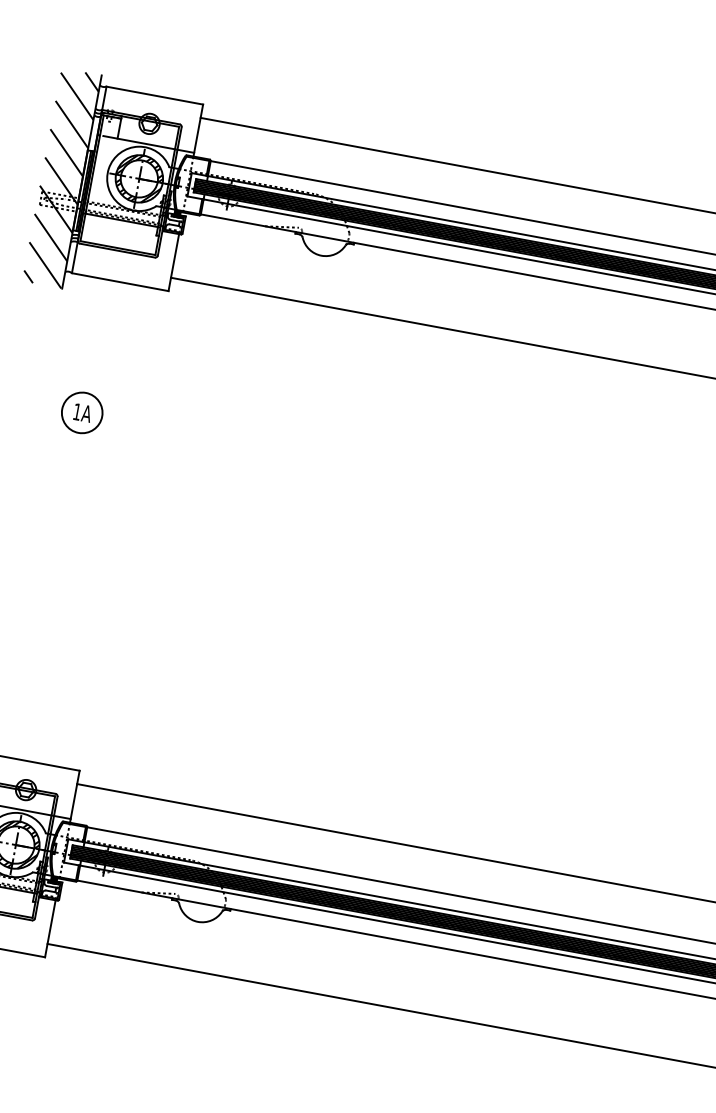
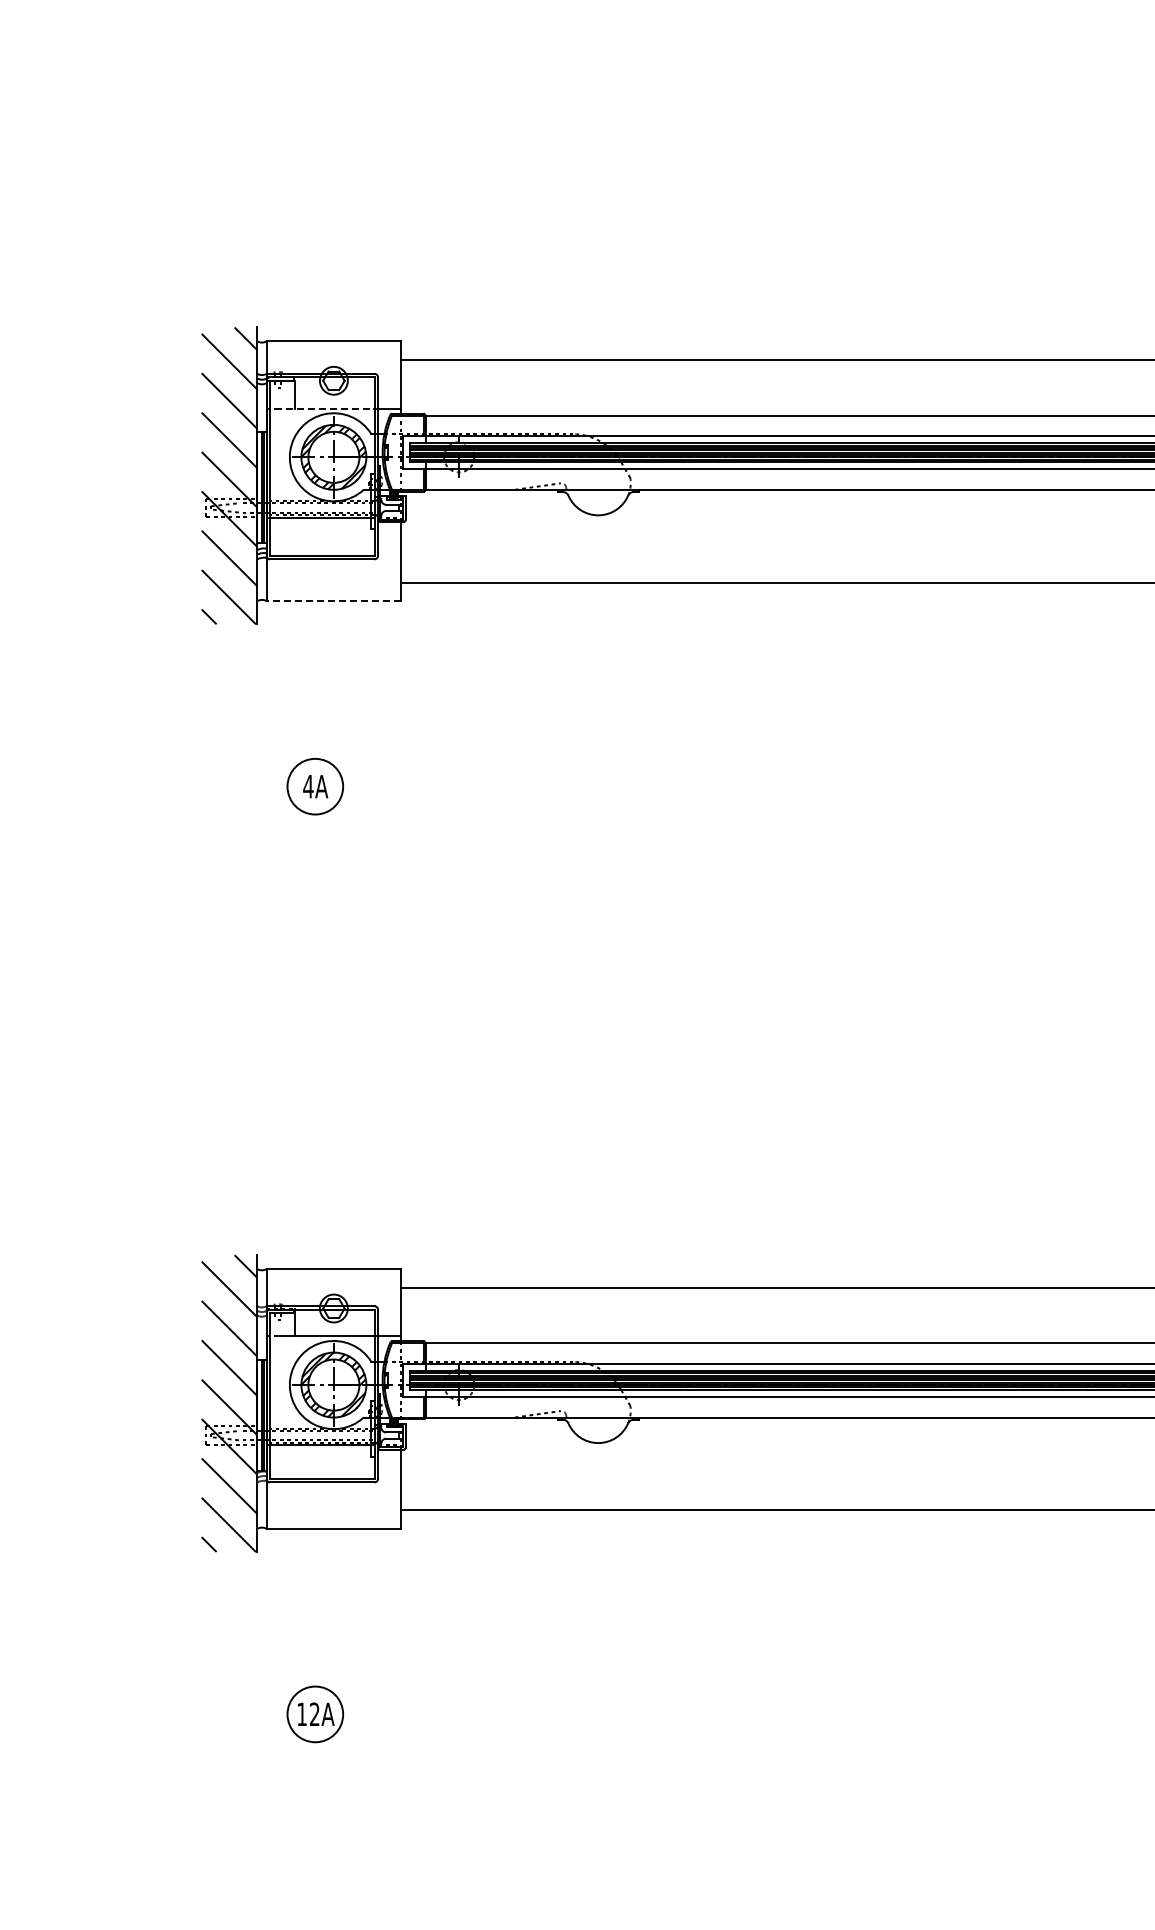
line: (139, 142) -> (324, 408), solid -> dashed
line: (119, 282) -> (333, 601), solid -> dashed
text: (77, 411) -> (308, 786), 1A -> 4A

